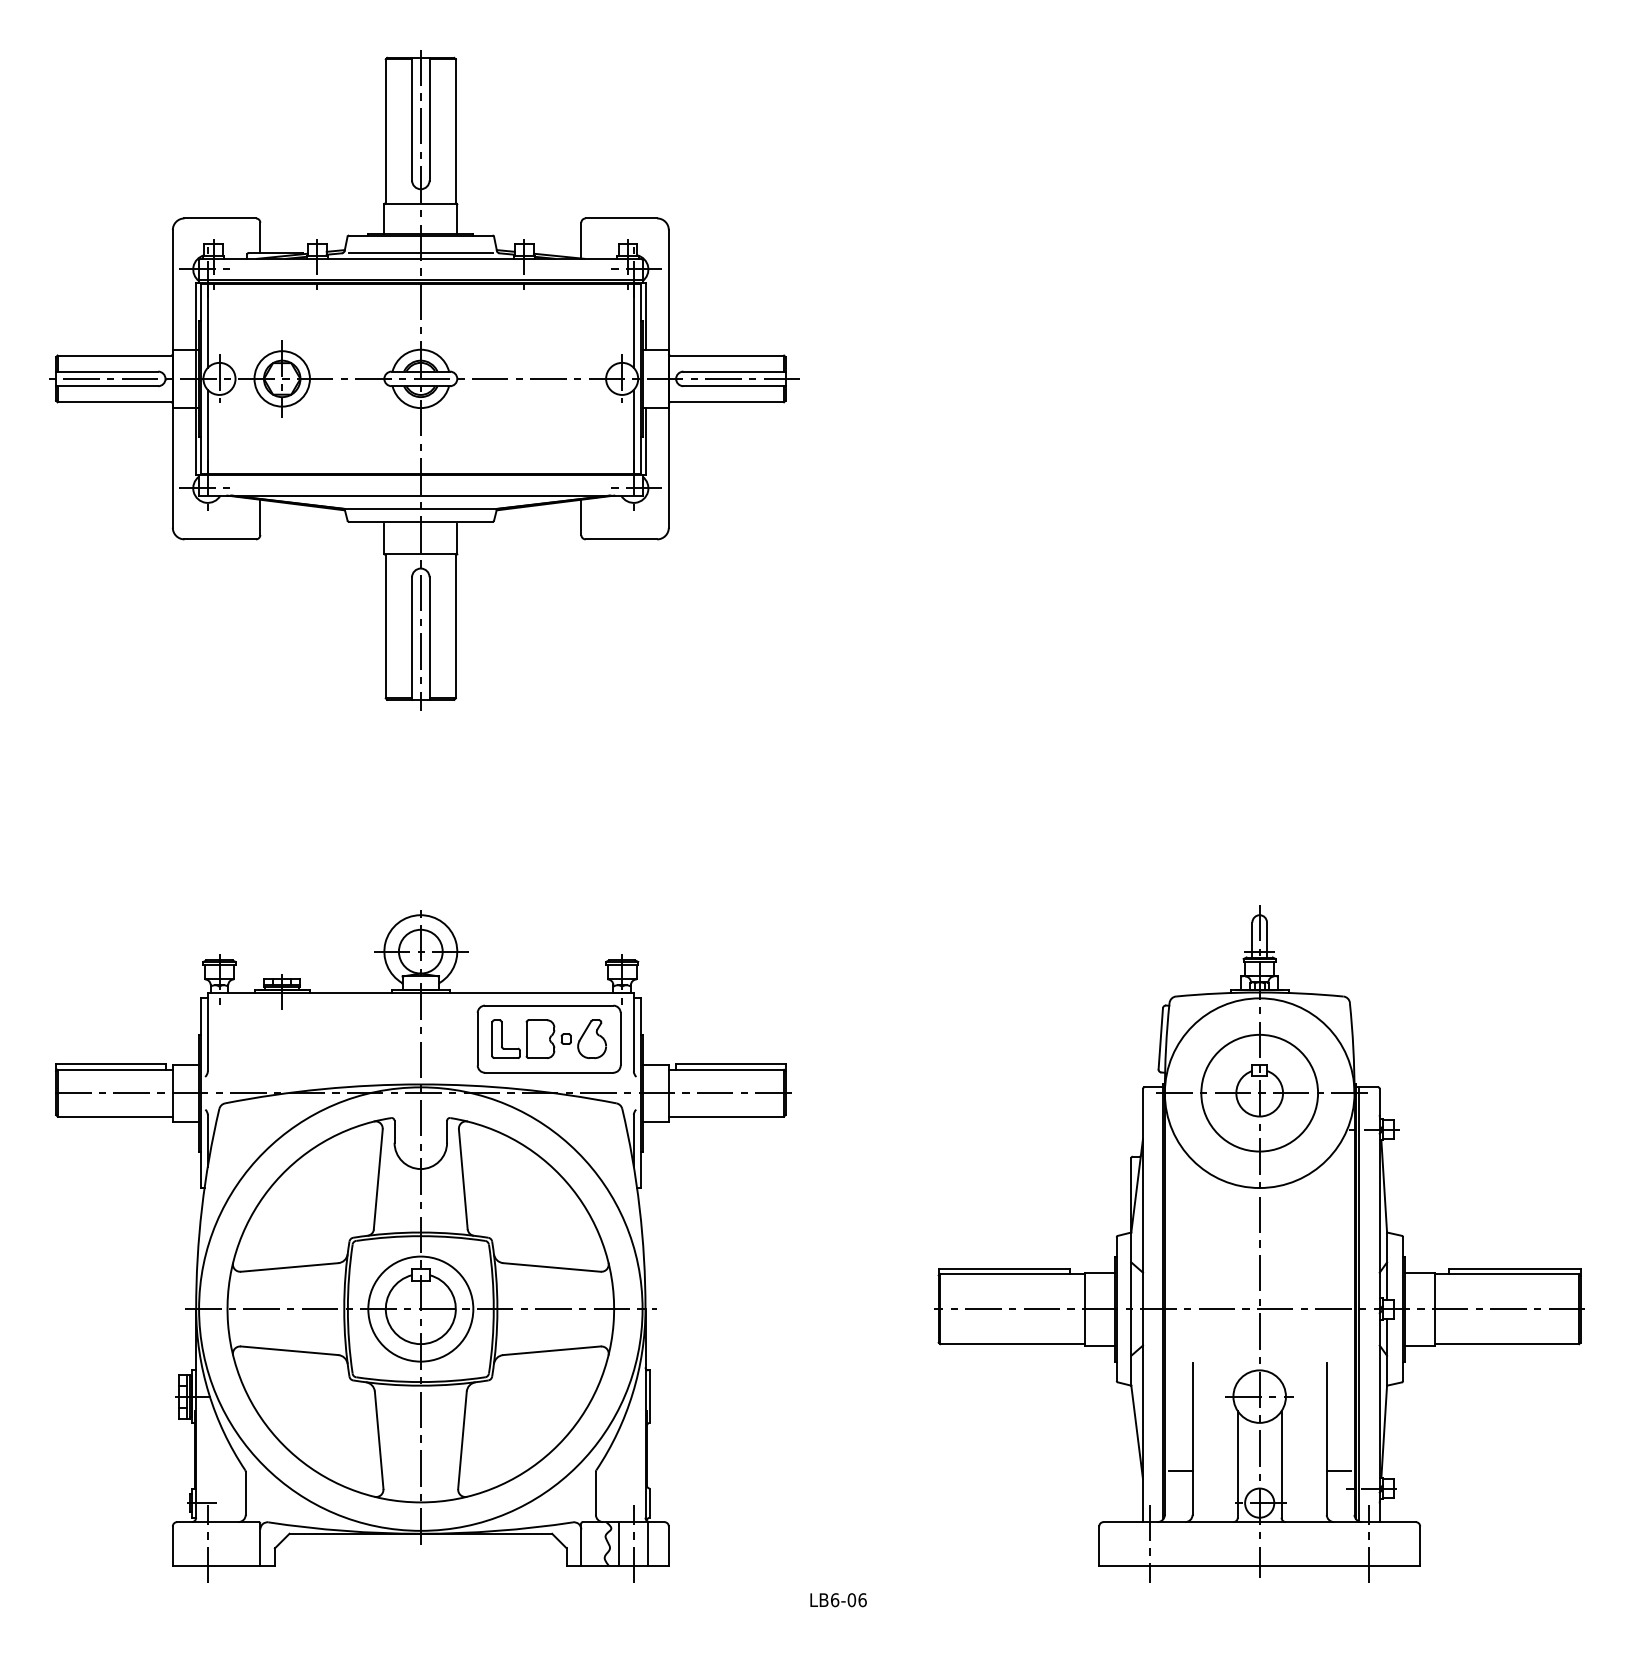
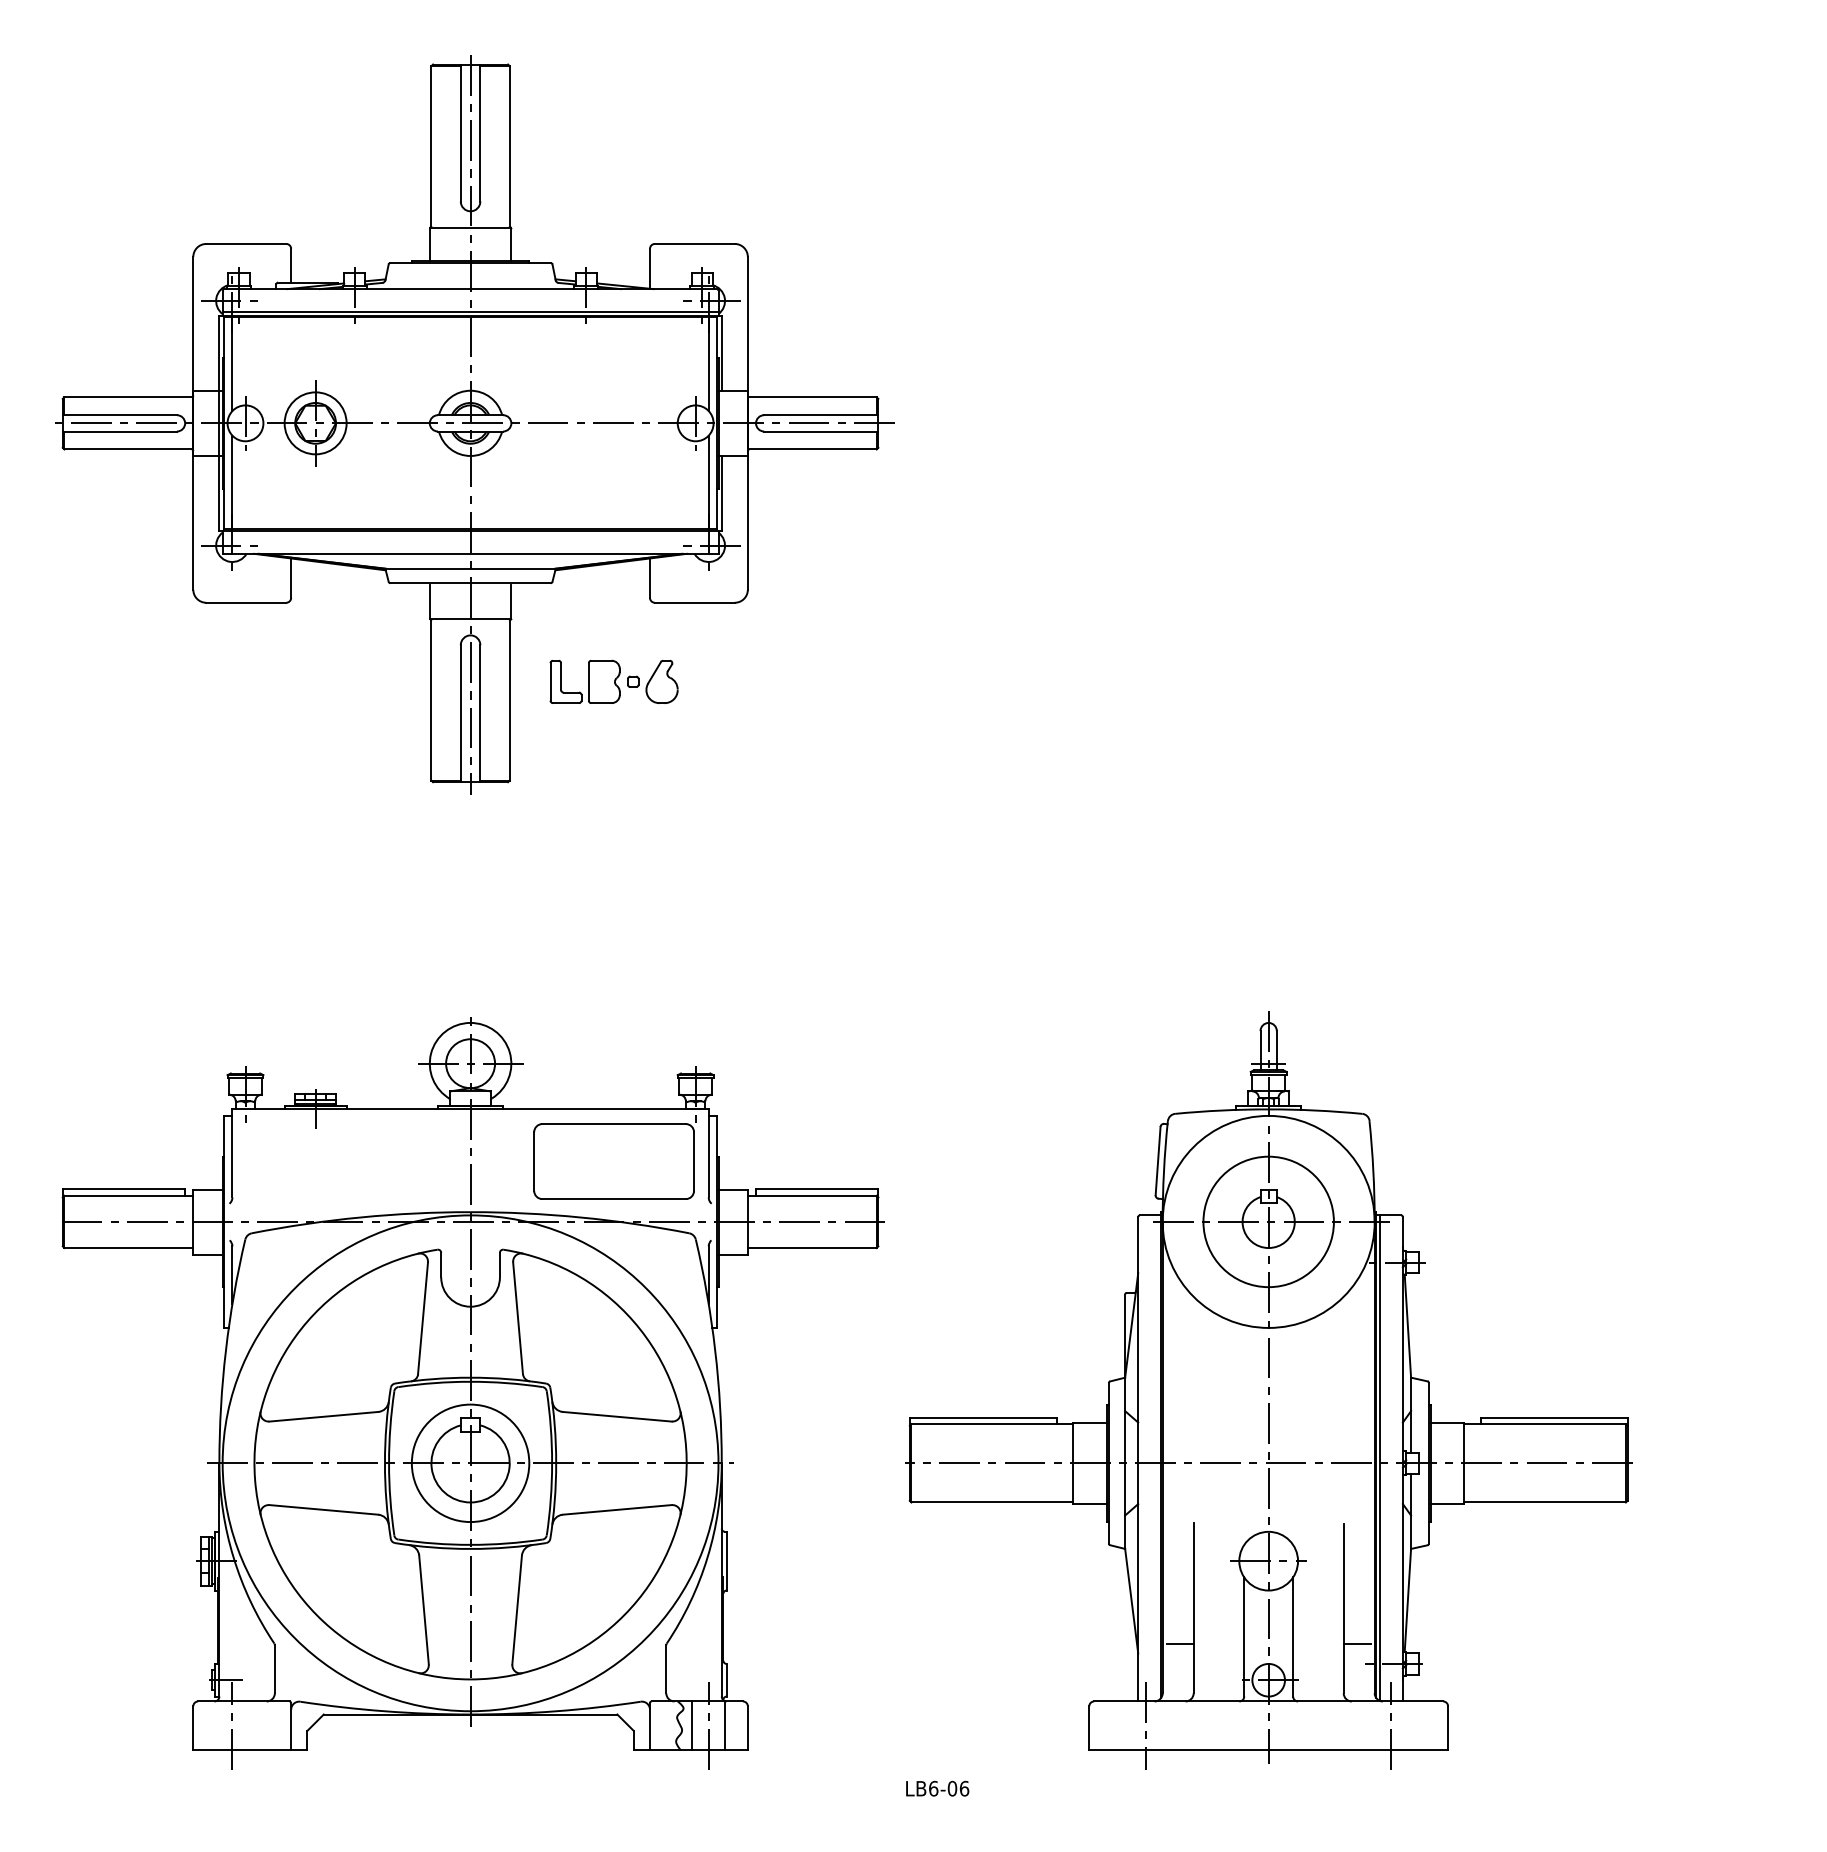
line: (420, 253) -> (470, 283), removed
part: (548, 1038) -> (613, 681), moved
part: (1259, 1243) -> (1268, 1389), moved

